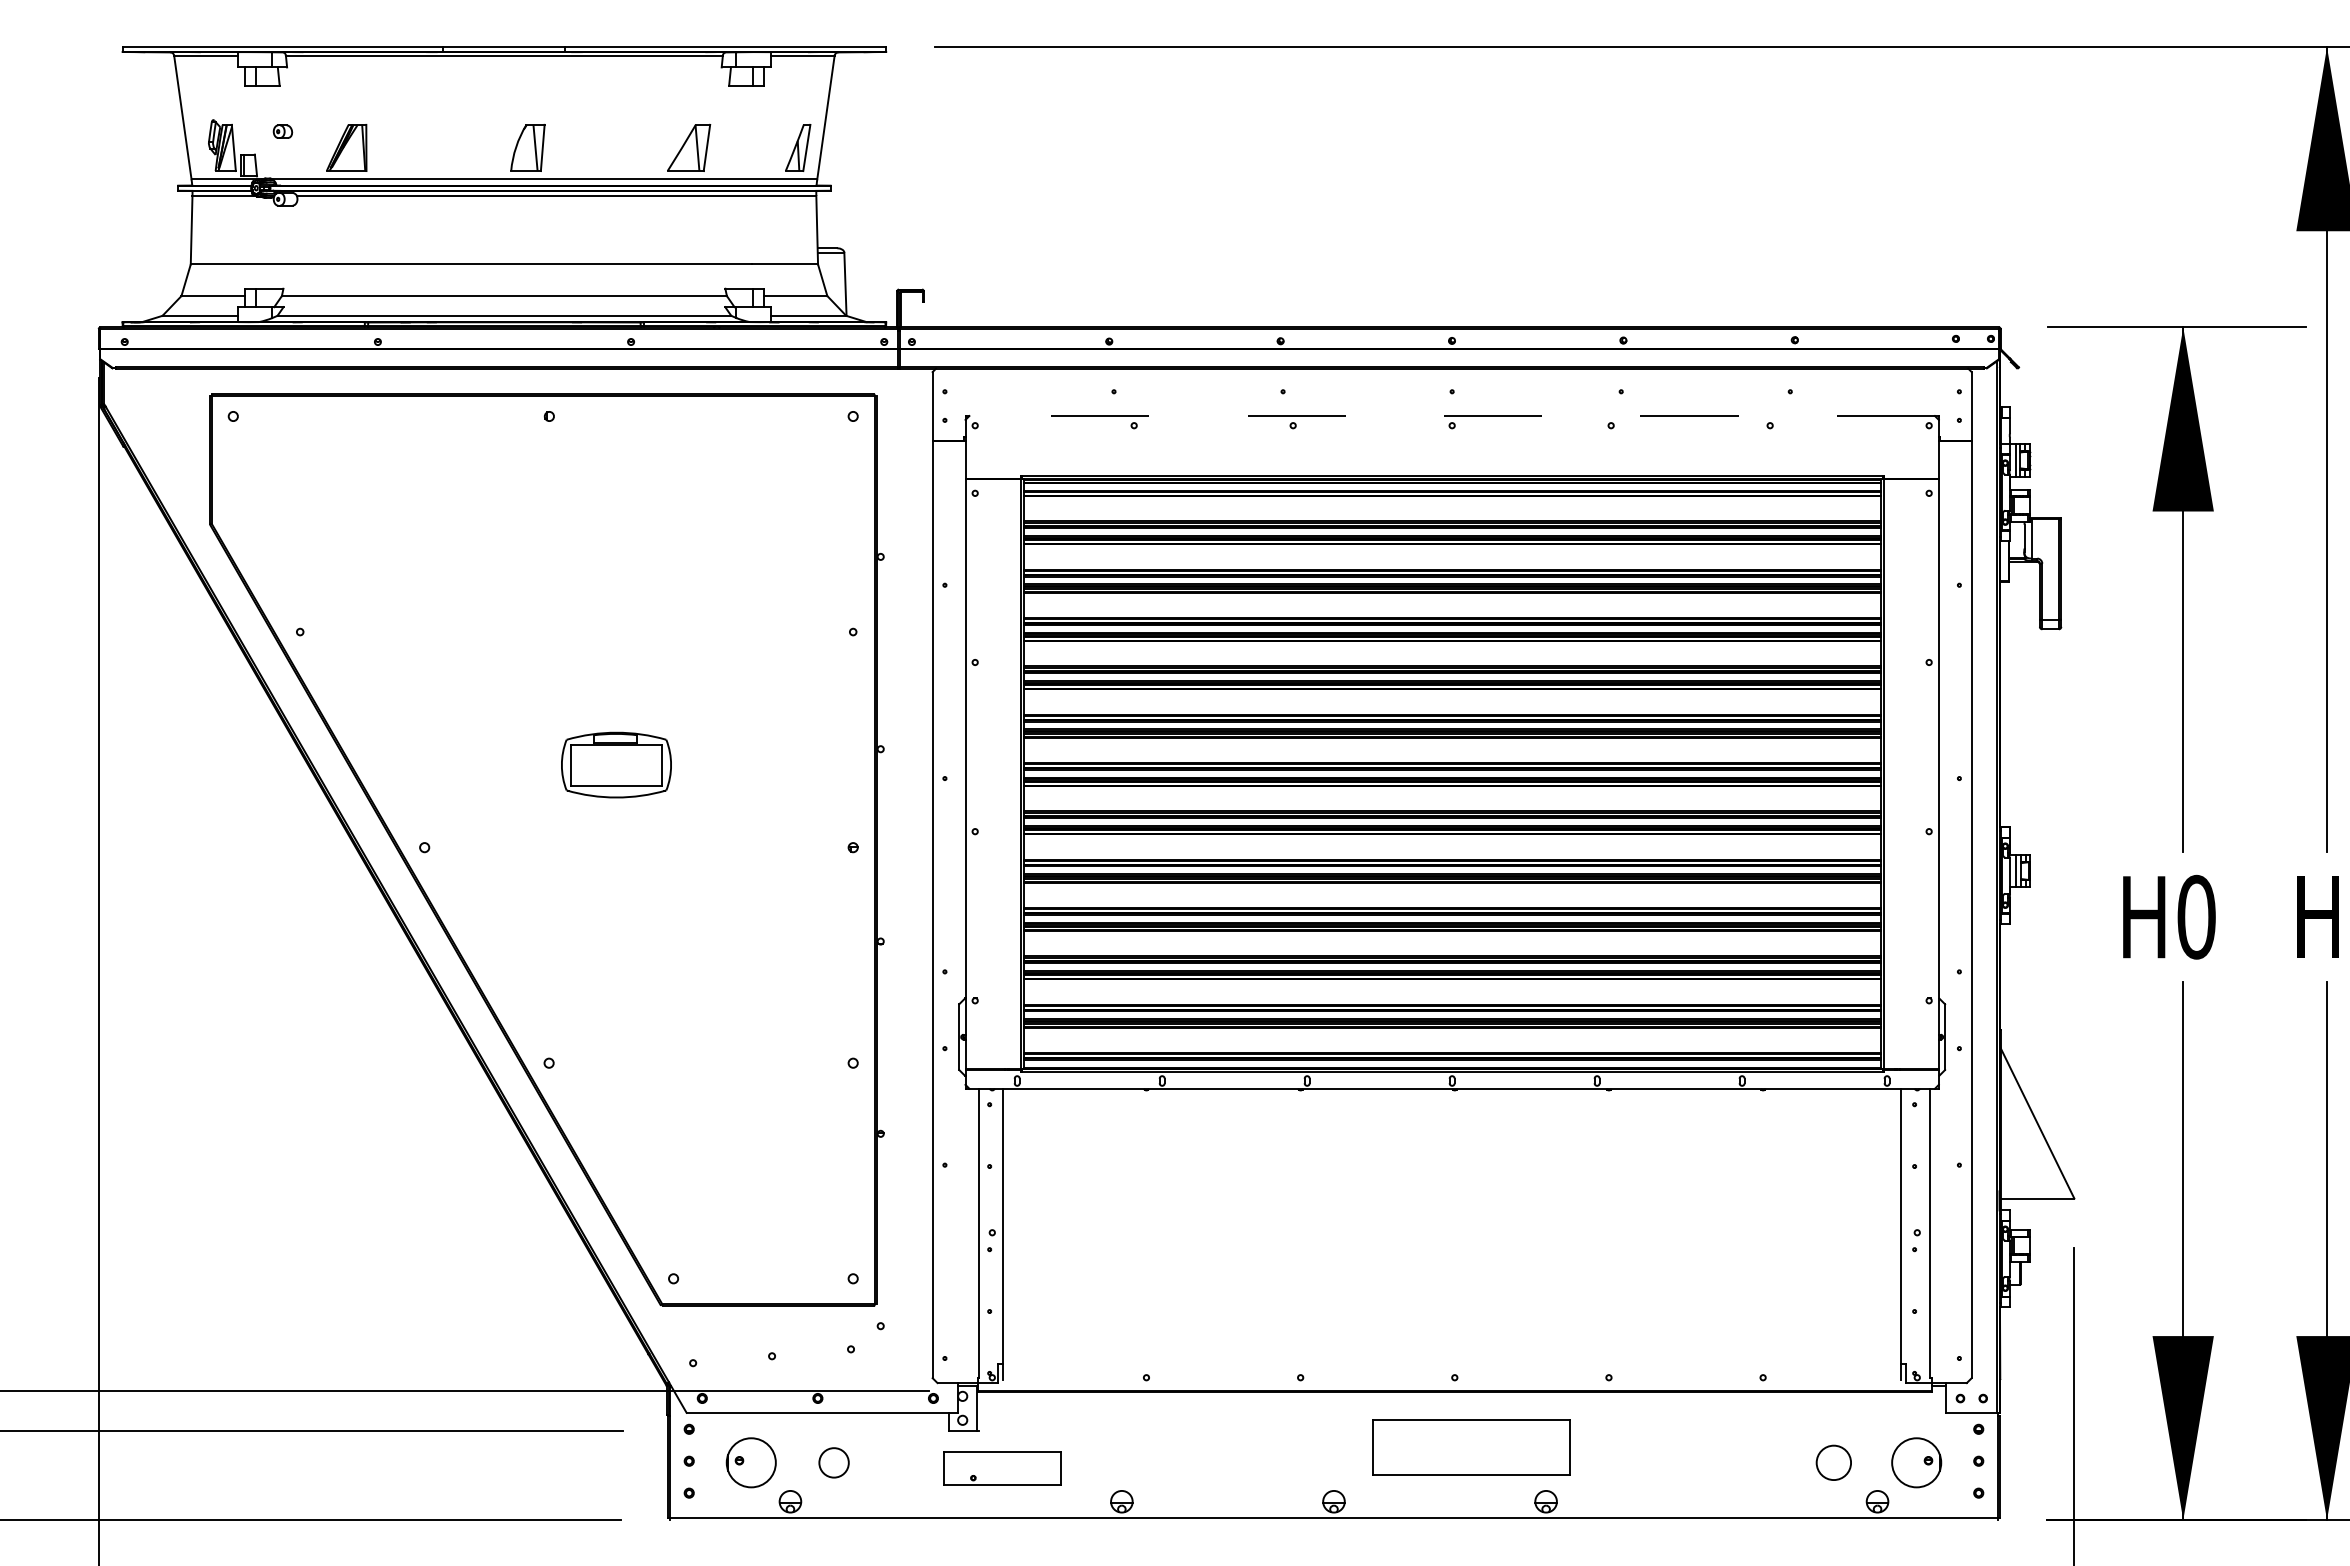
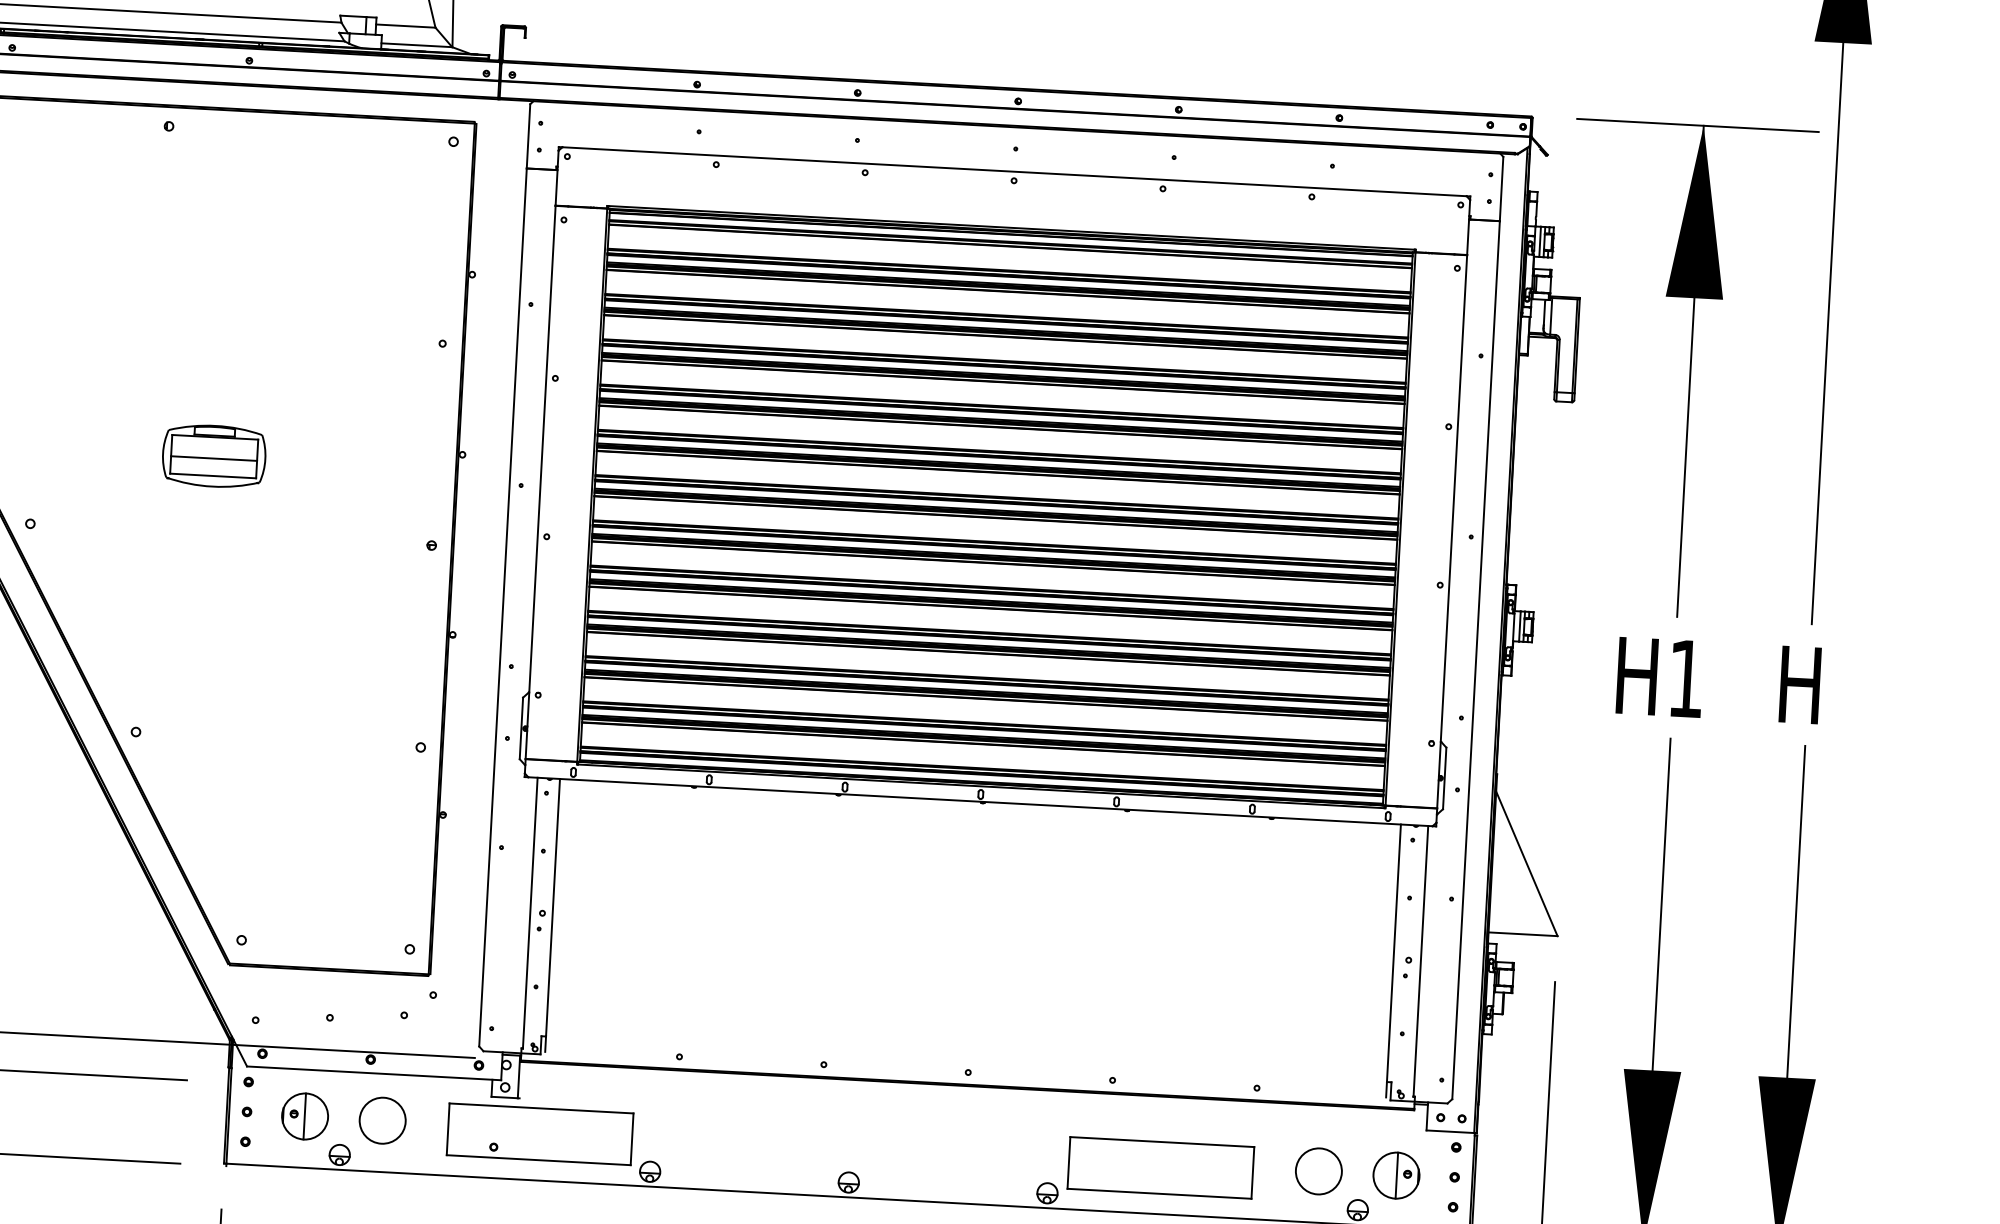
line: (1452, 416) -> (1014, 172), dashed -> solid
line: (616, 767) -> (214, 458), added
text: (2196, 916) -> (1686, 678), H0 -> H1
part: (1471, 1447) -> (1160, 1168), moved
line: (750, 1462) -> (304, 1116), added
circle: (833, 1462) -> (382, 1120), size x1.67
circle: (1833, 1462) -> (1318, 1171), size x1.43
line: (1917, 1462) -> (1397, 1175), added
part: (1002, 1468) -> (540, 1134), size x1.67

